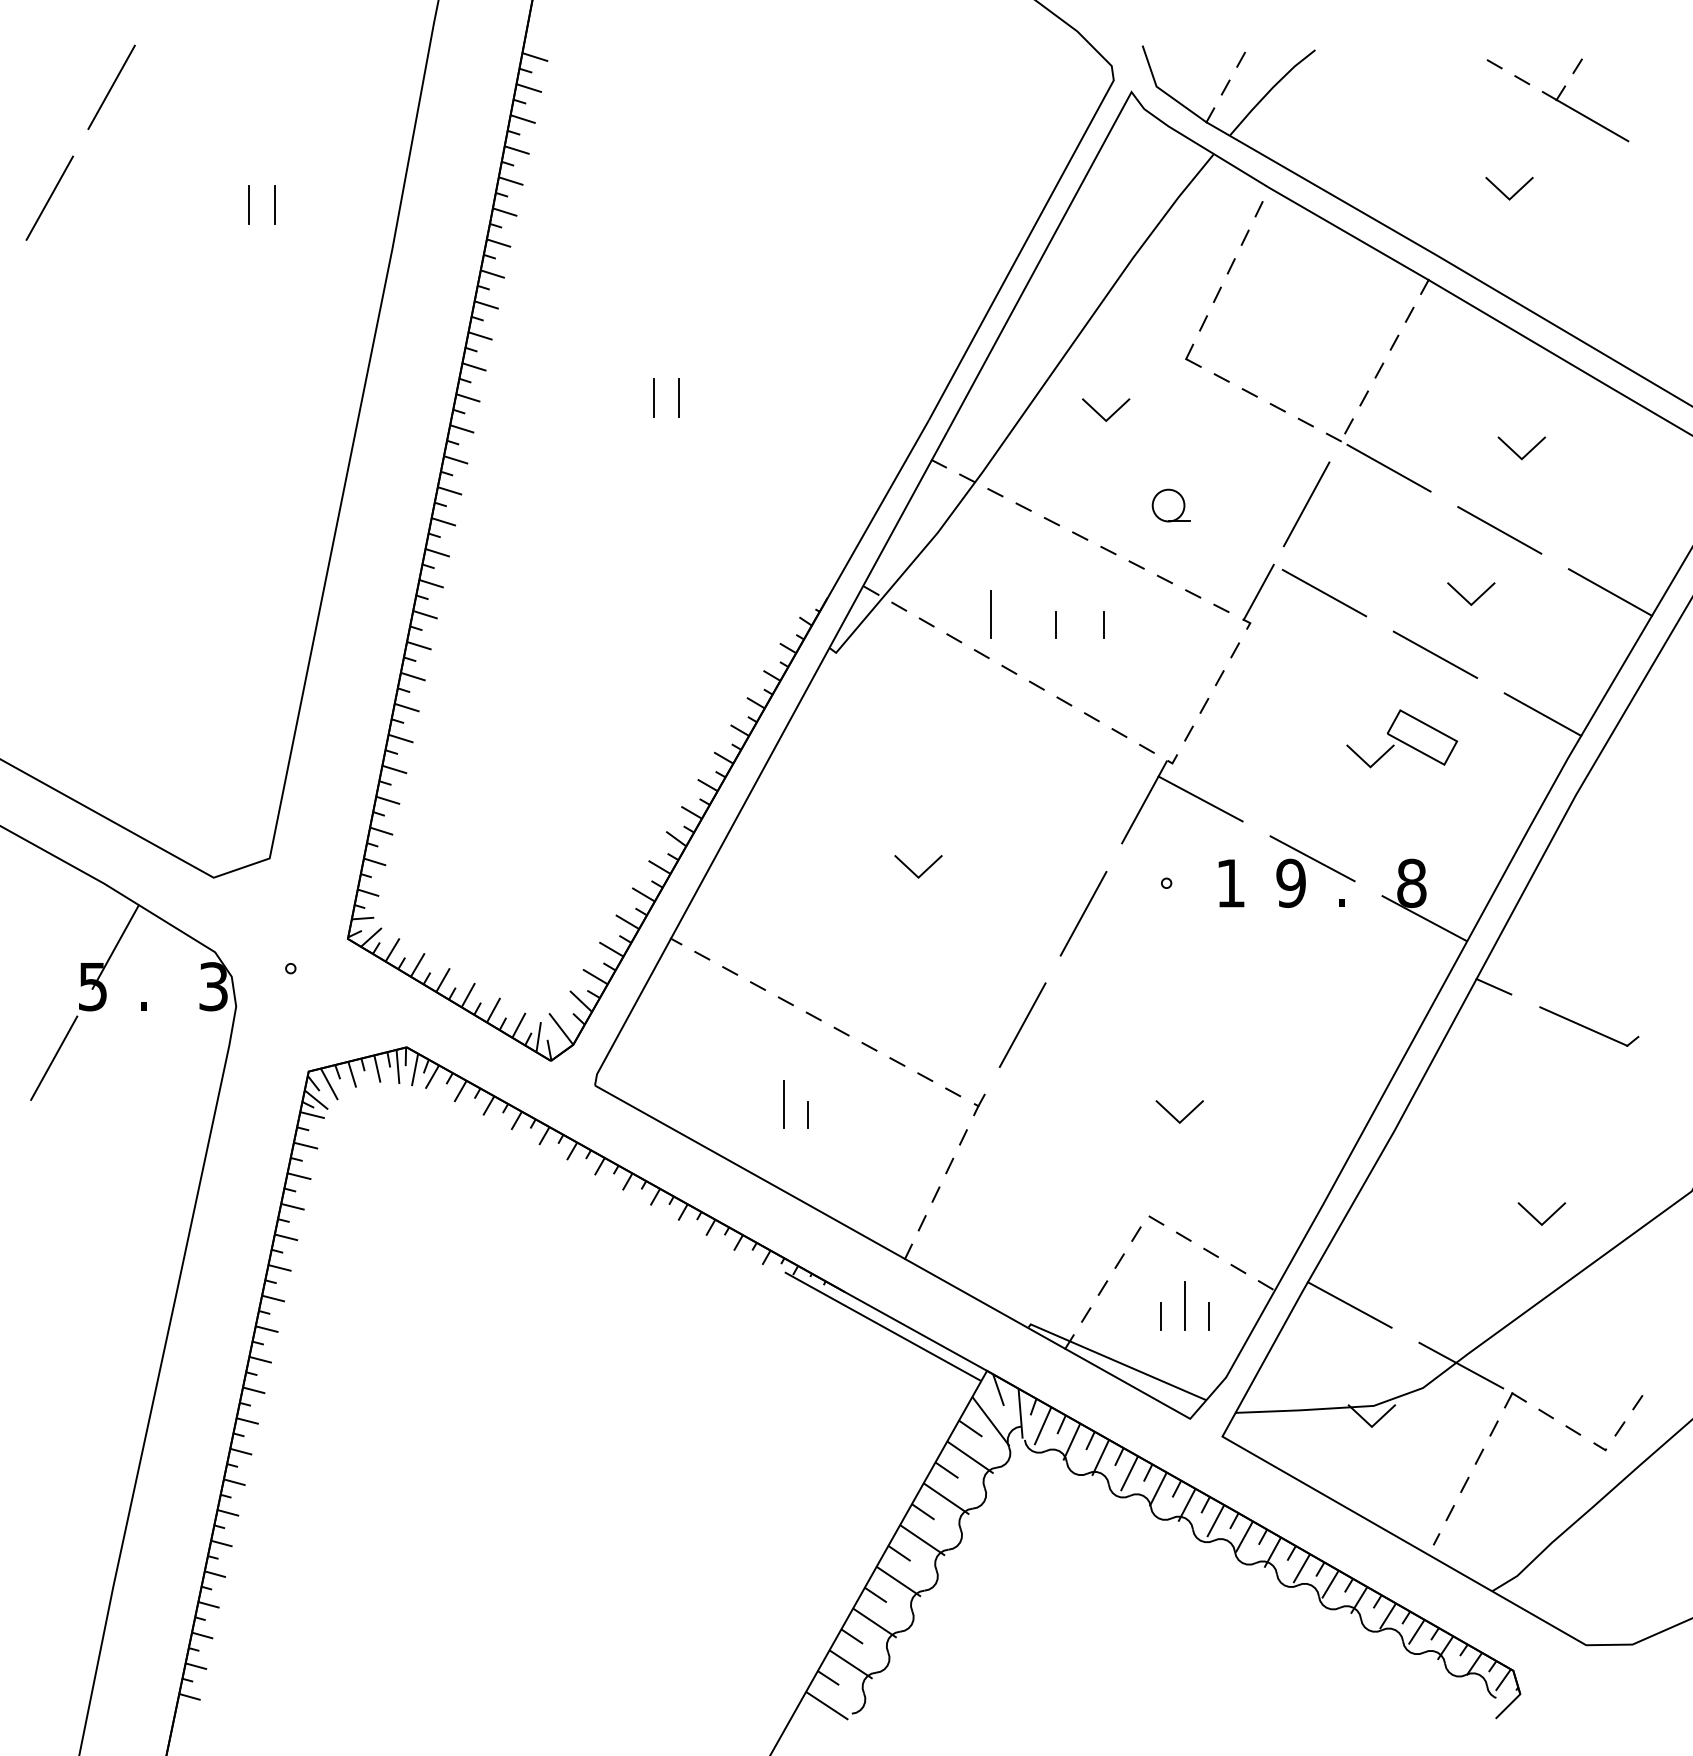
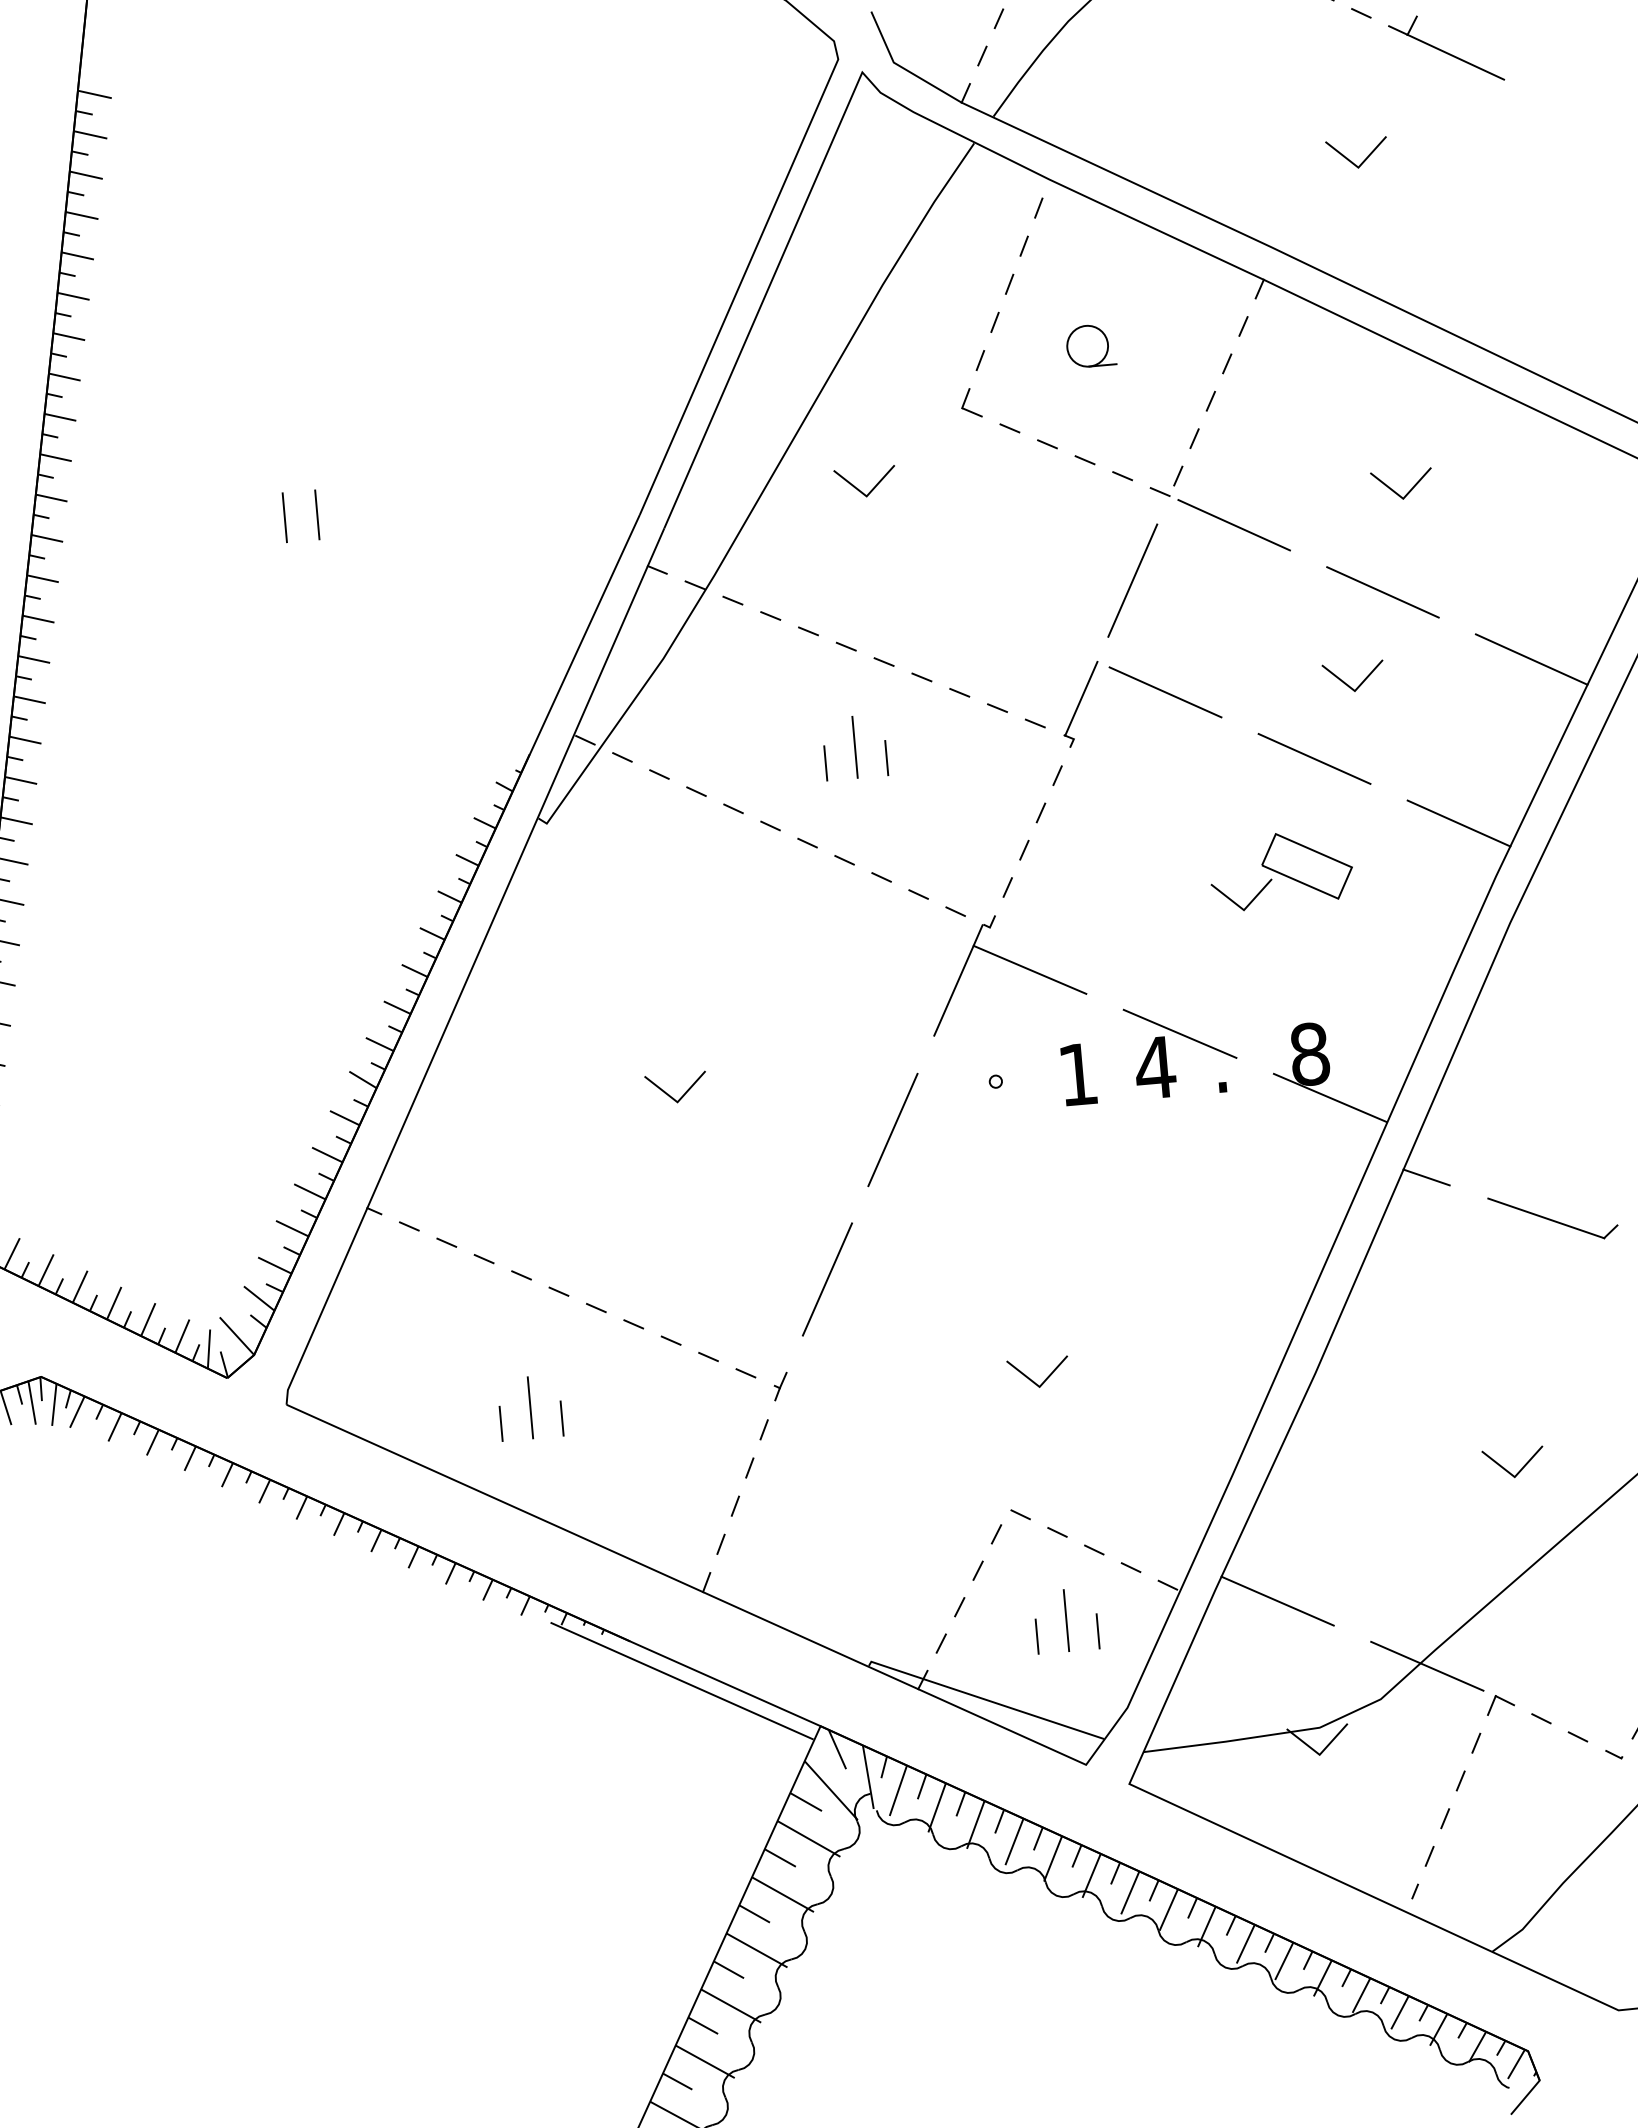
part: (1170, 505) -> (1090, 345), moved
line: (990, 614) -> (854, 747), moved
text: (1290, 882) -> (1154, 1066), 9 -> 4
line: (760, 1114) -> (501, 1423), added

